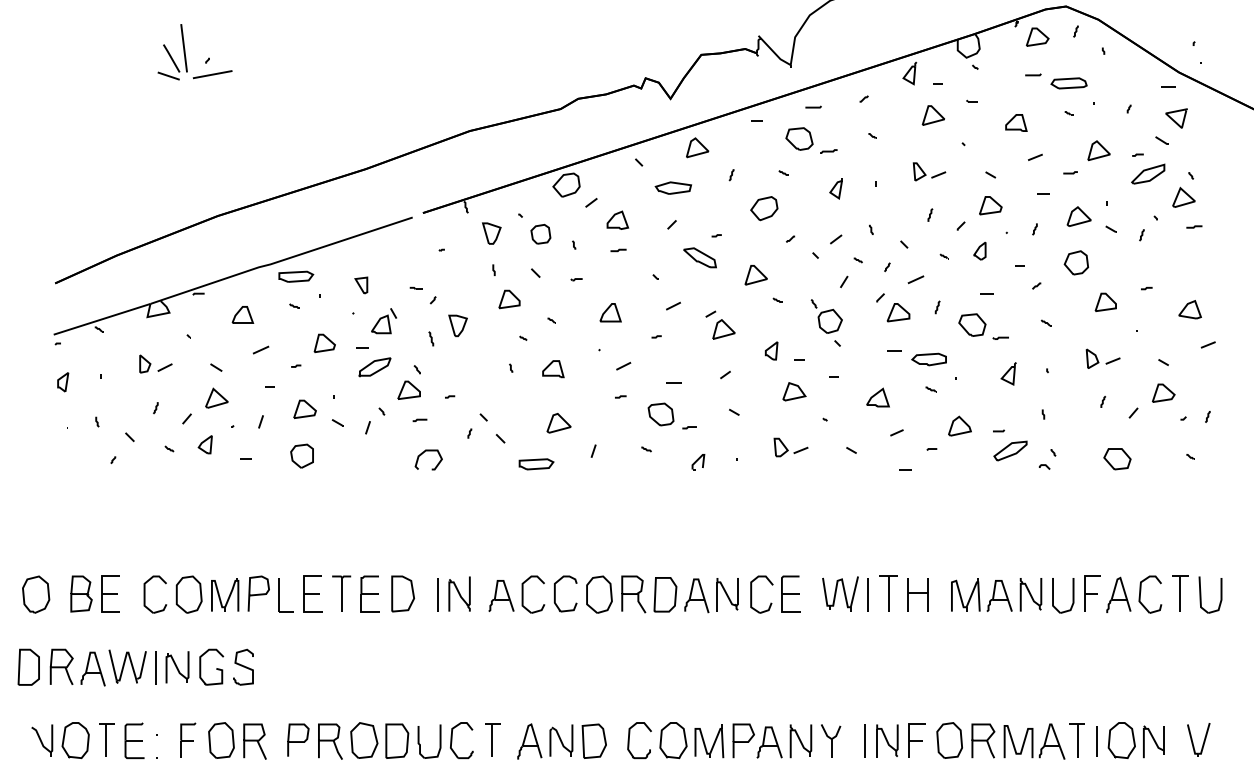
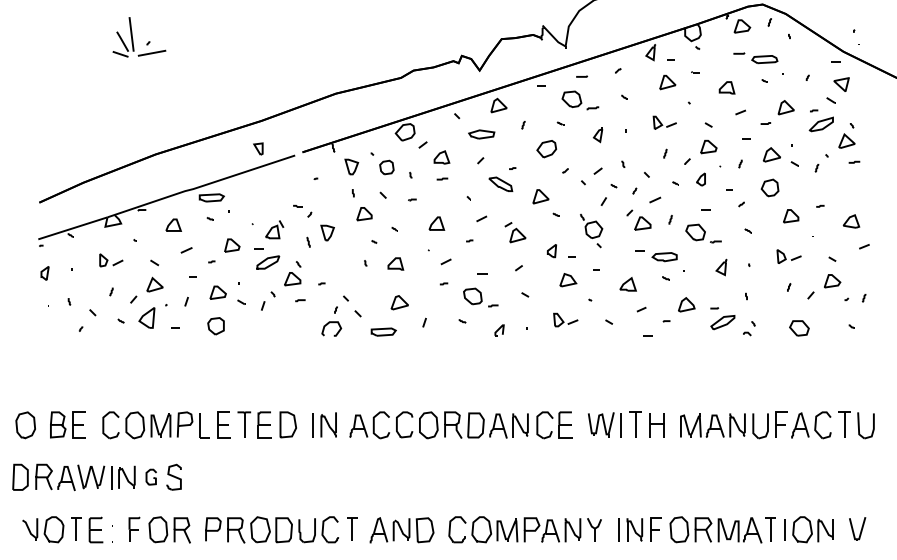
part: (361, 285) -> (258, 149), moved
part: (204, 444) -> (146, 317), size x1.6
curve: (423, 453) -> (327, 324), moved
part: (211, 666) -> (151, 476), size x0.6

